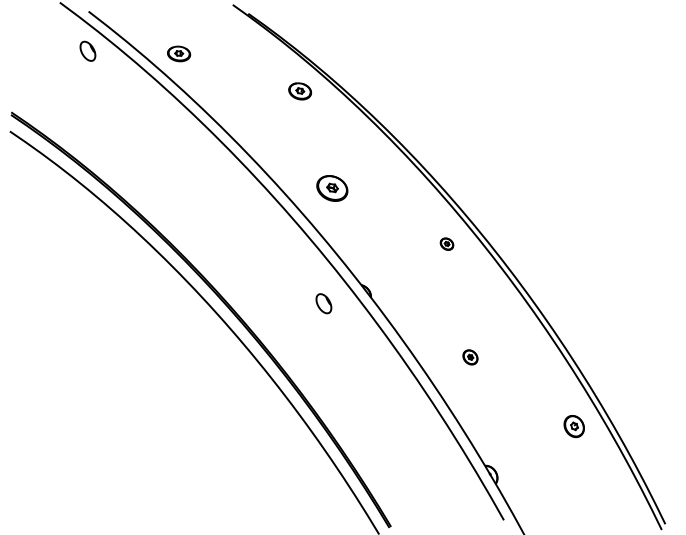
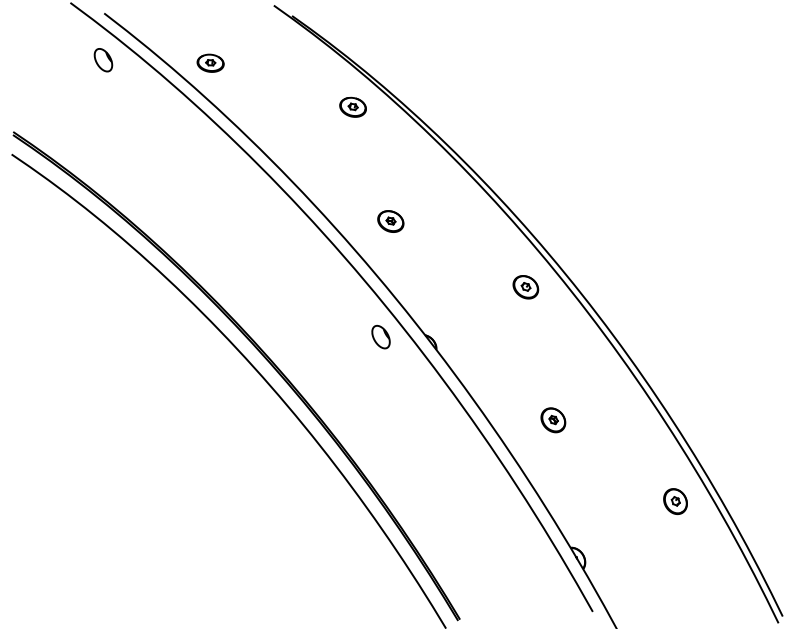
part: (331, 188) -> (389, 221), size x0.71
part: (446, 243) -> (525, 286), size x1.67
part: (323, 303) -> (380, 336), moved
part: (470, 357) -> (553, 420), size x1.43

